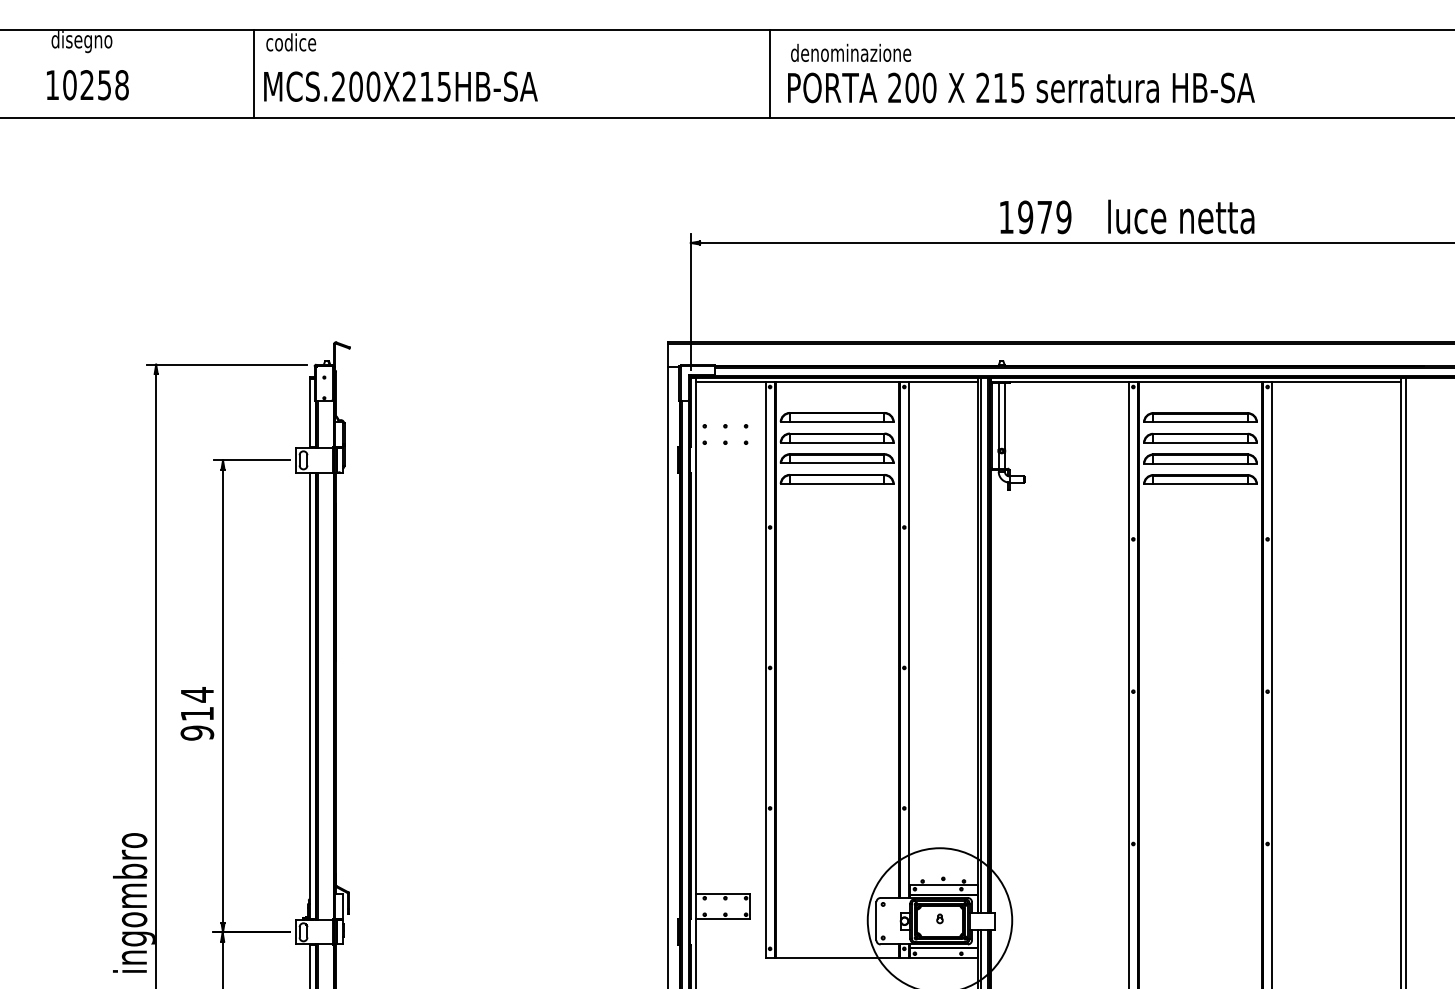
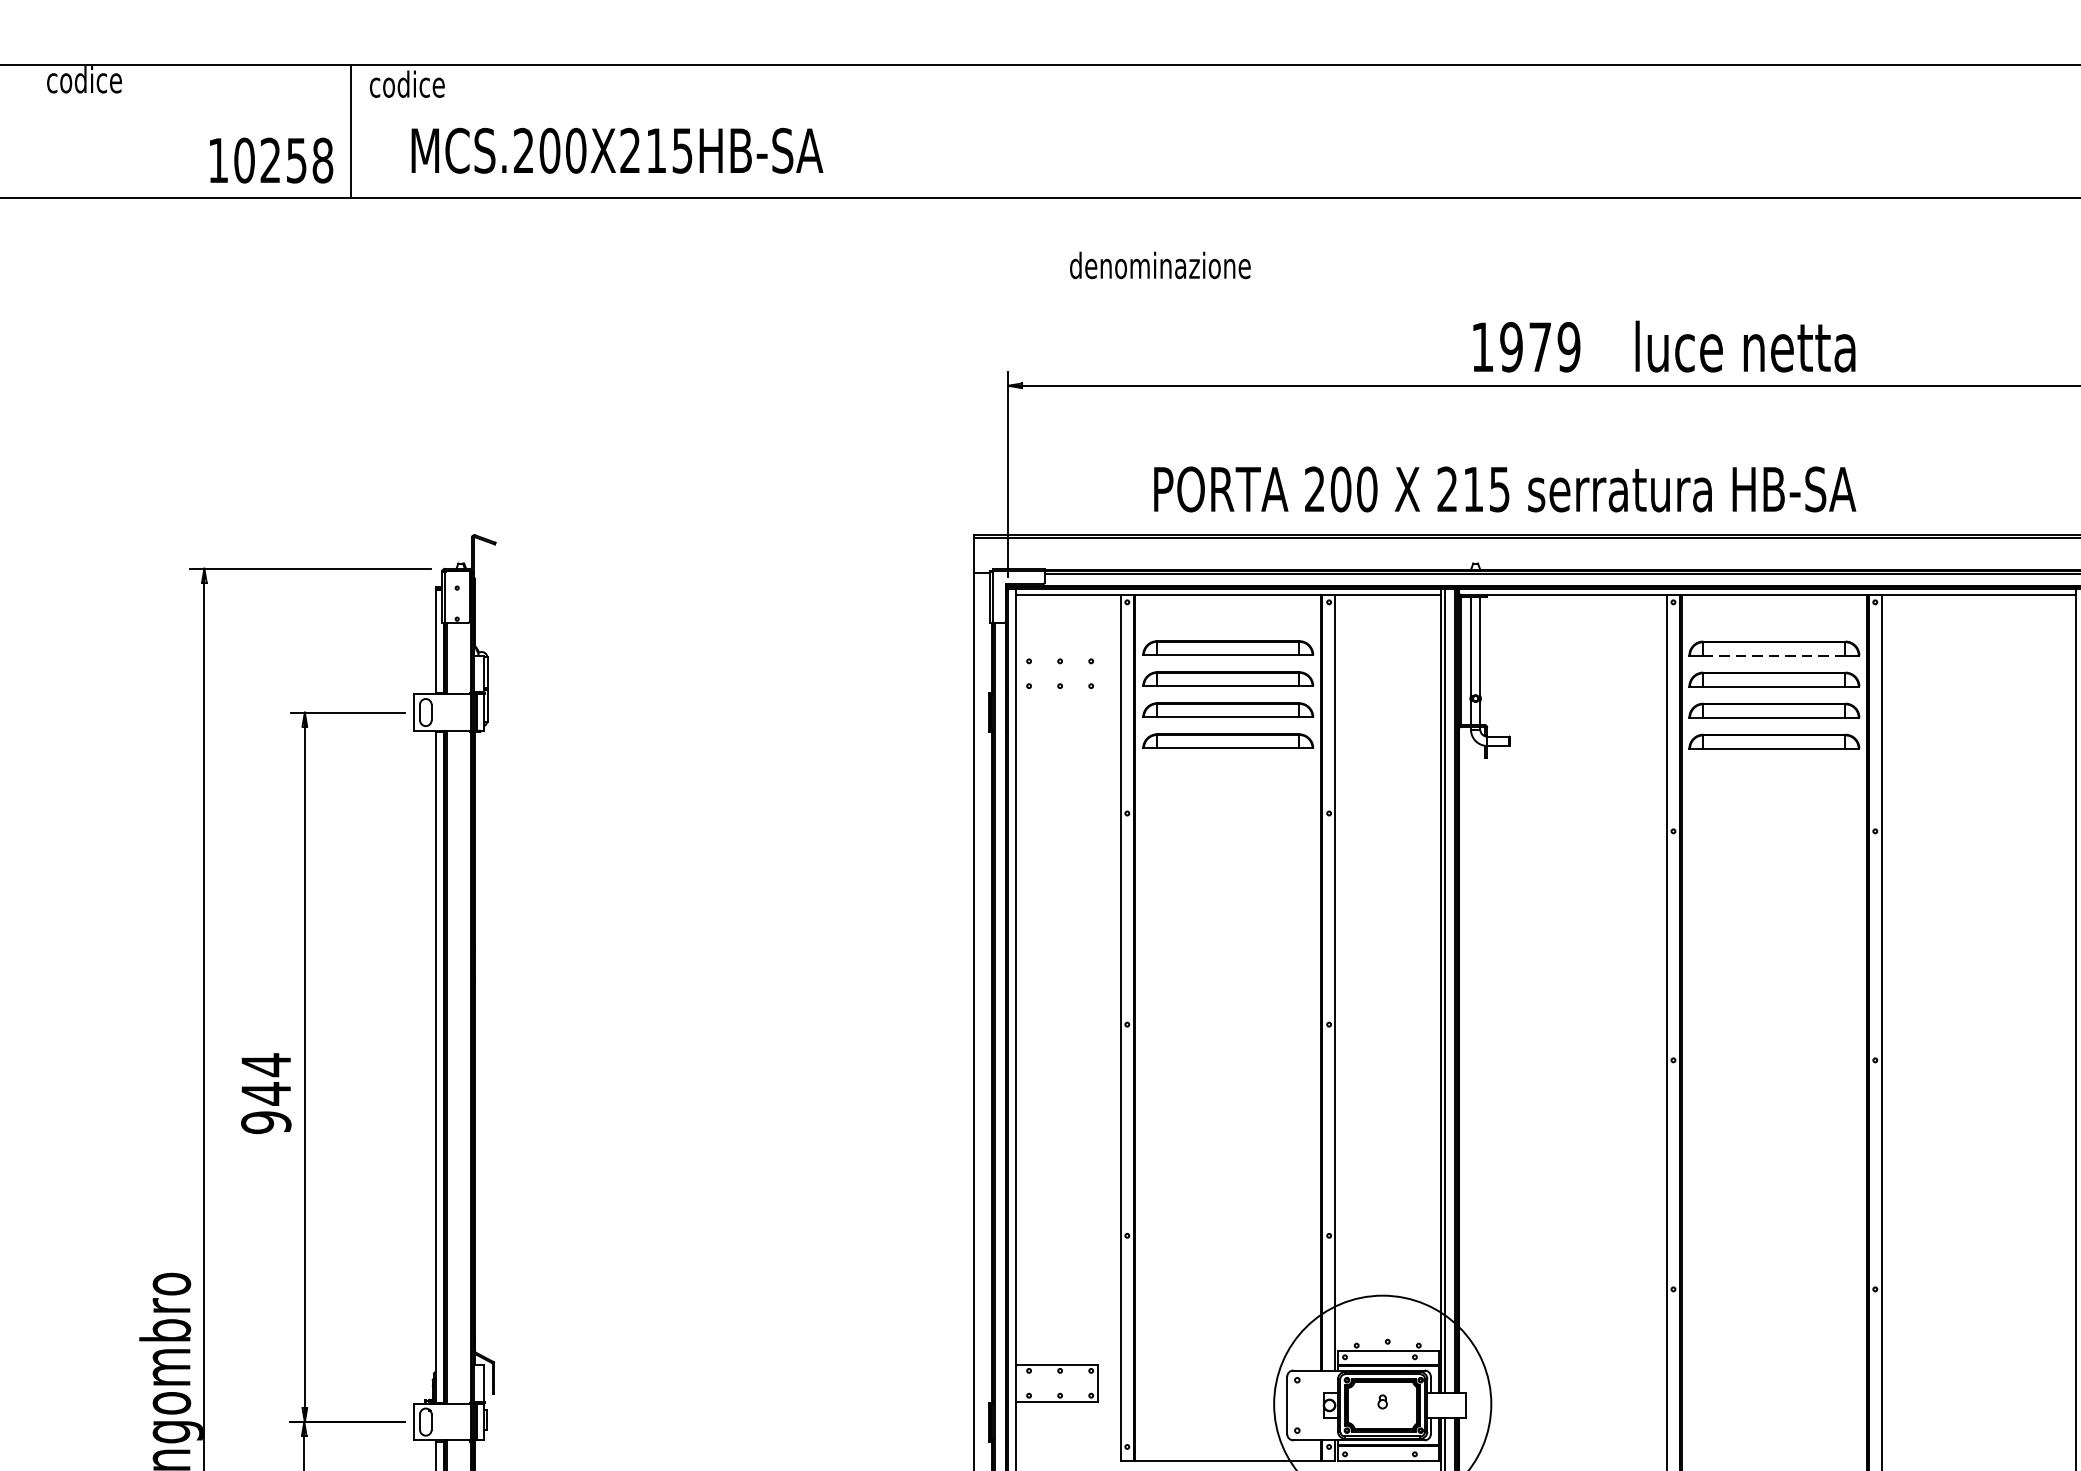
text: (82, 42) -> (93, 84), disegno -> codice
text: (851, 52) -> (1160, 264), moved
line: (769, 73) -> (1126, 130), removed
text: (87, 85) -> (270, 161), moved
text: (400, 86) -> (616, 150), moved
text: (1021, 87) -> (1505, 488), moved
line: (1200, 422) -> (1774, 655), solid -> dashed
text: (197, 713) -> (266, 1093), 914 -> 944

